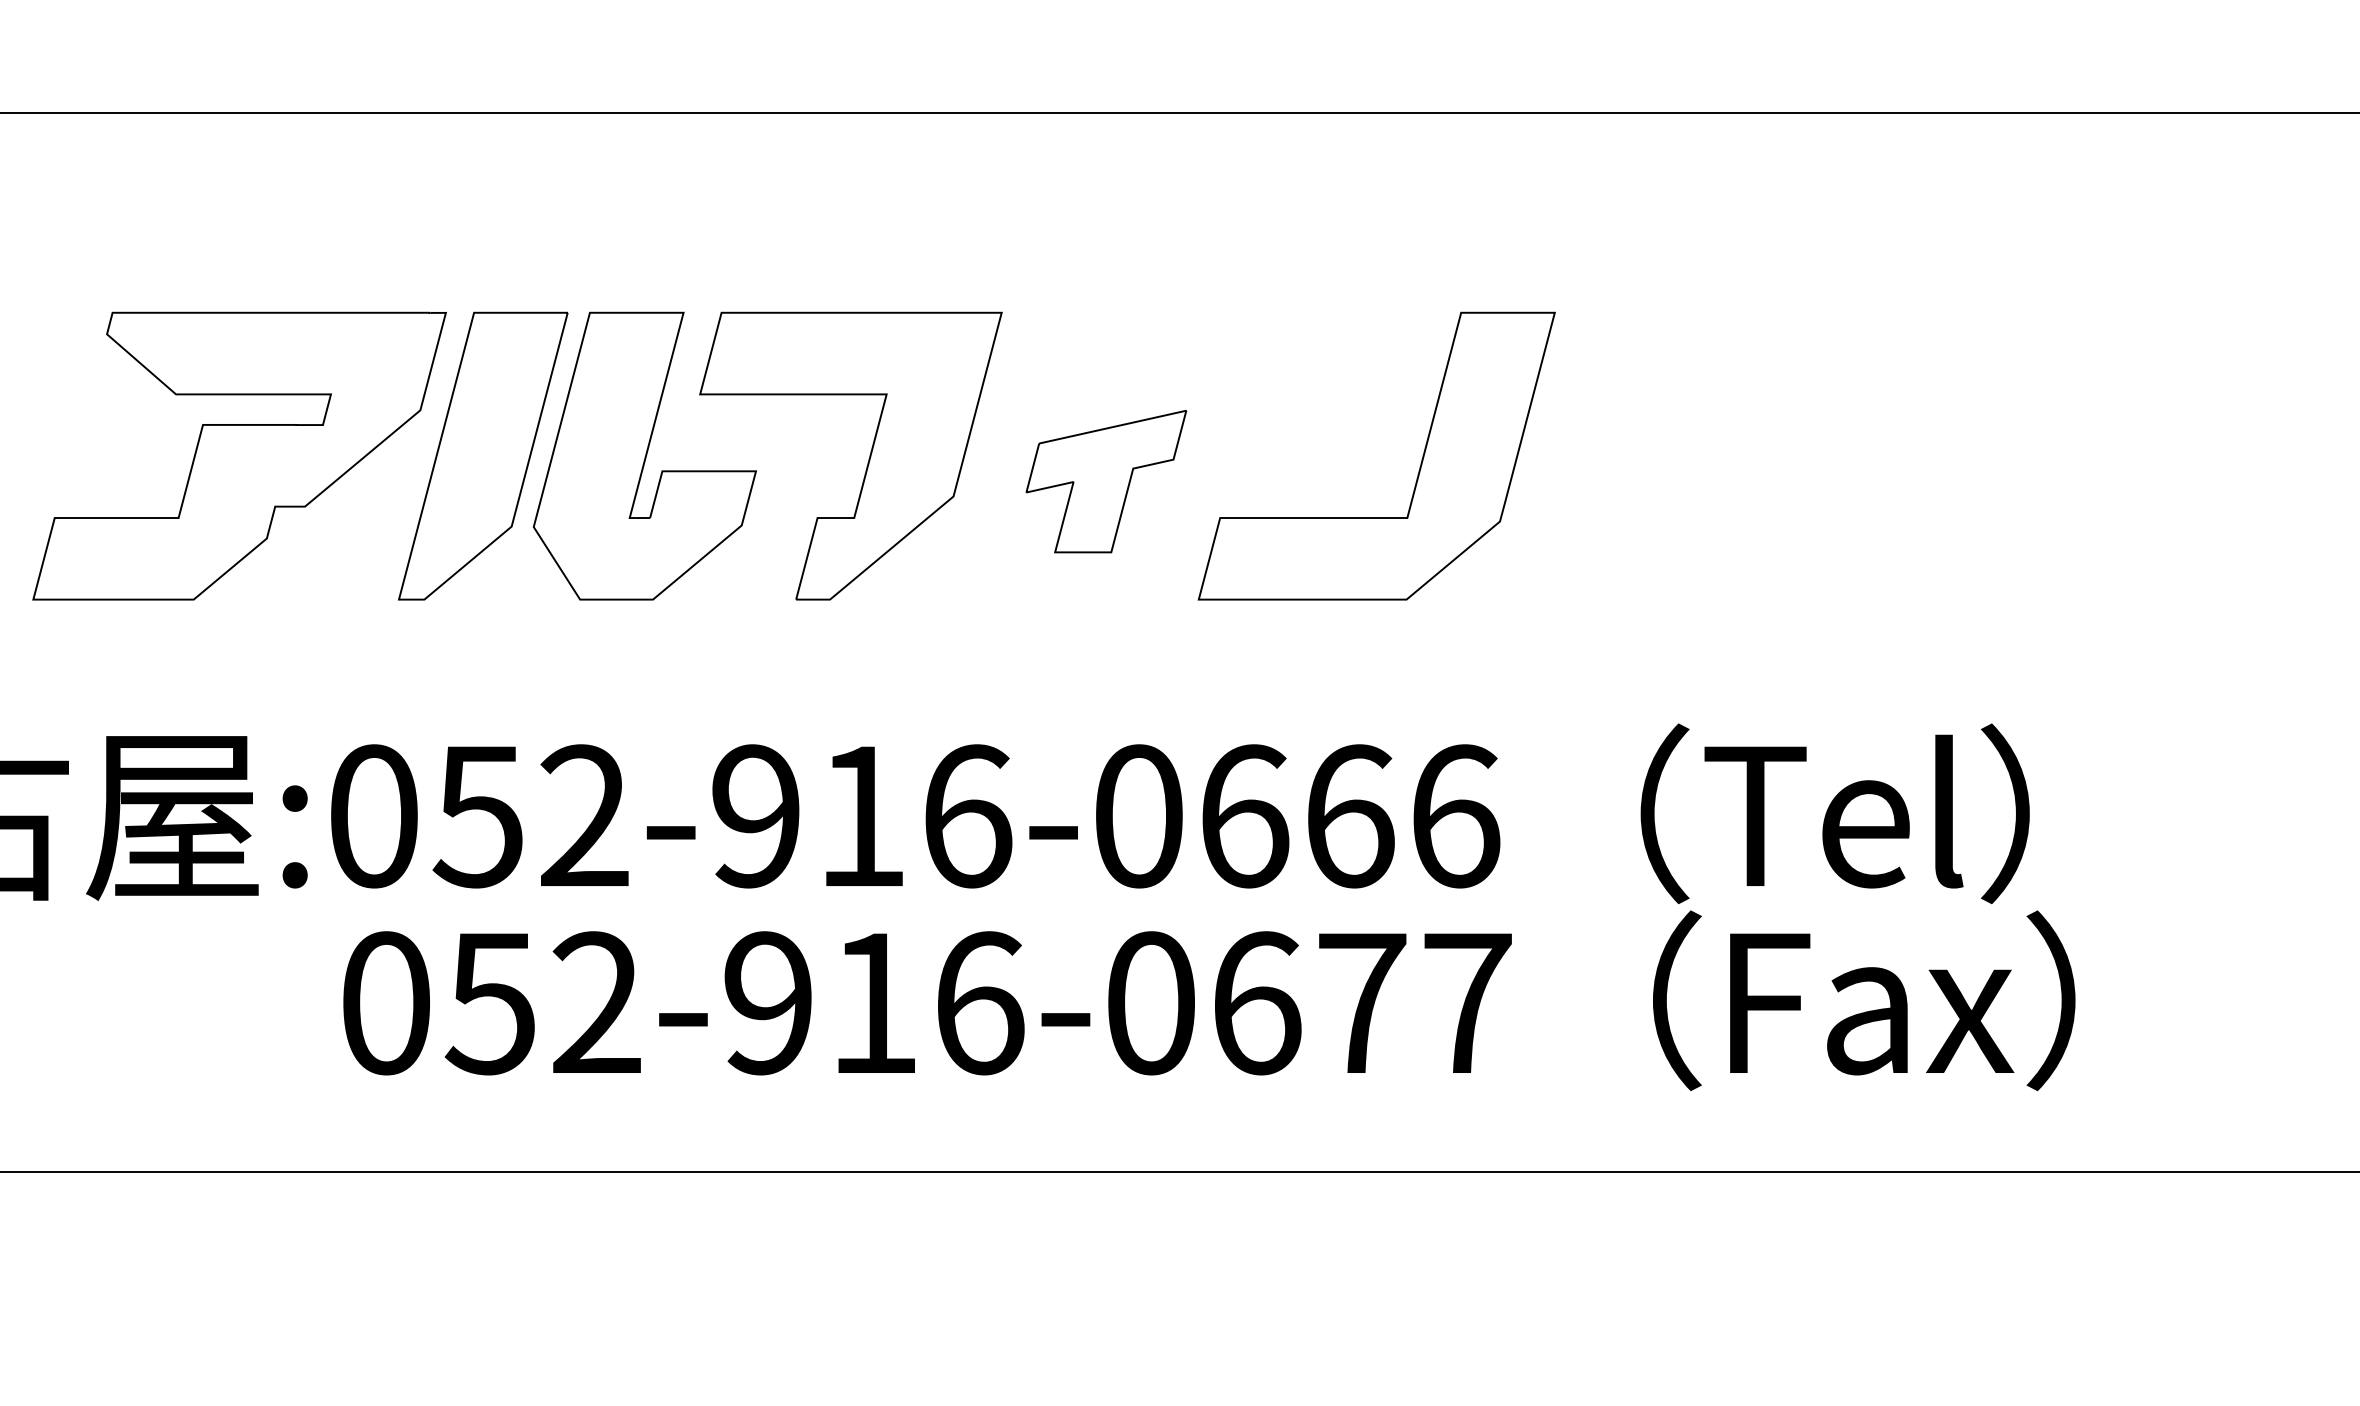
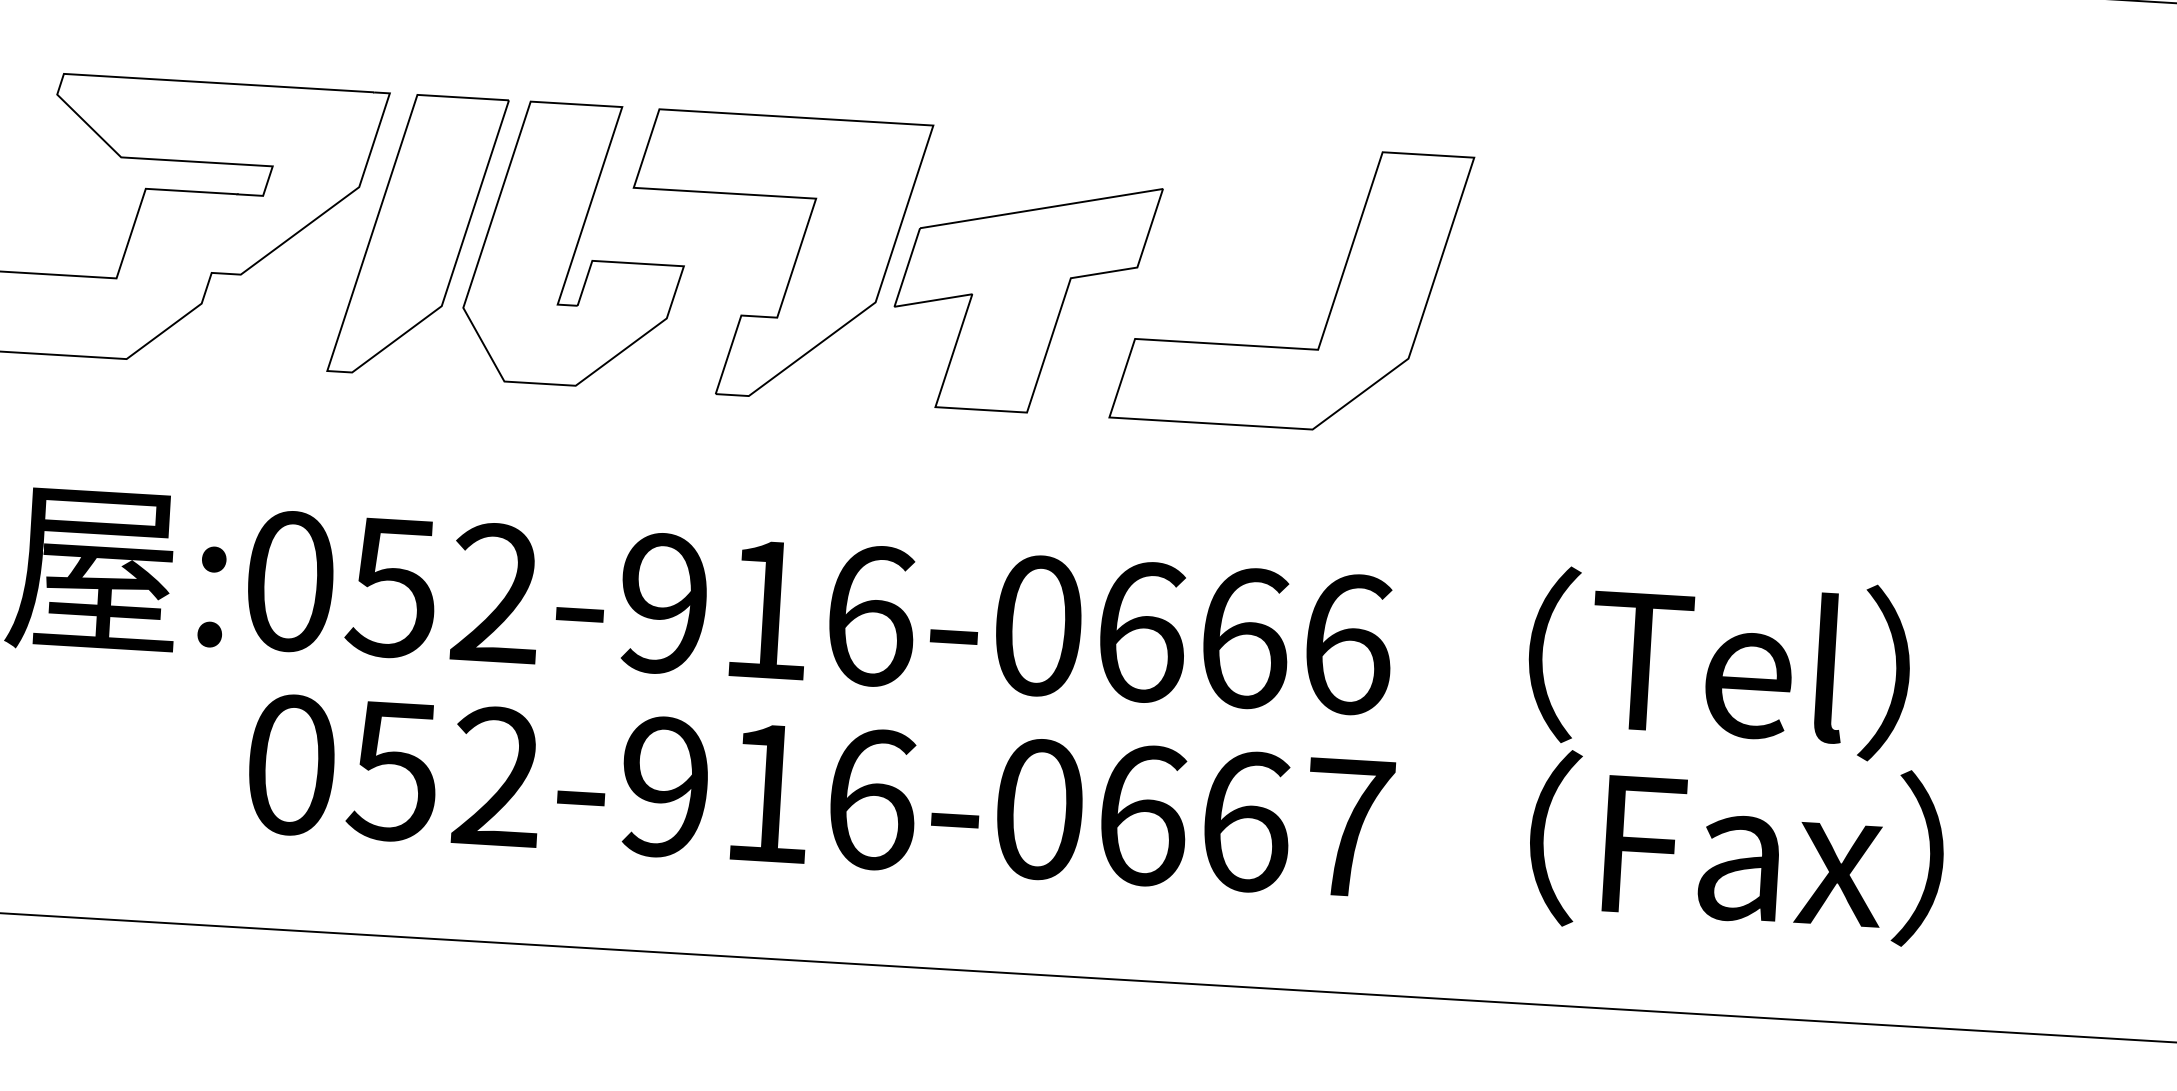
part: (1106, 481) -> (1026, 296), size x1.67
text: (1363, 1003) -> (1247, 822), 052-916-0677 -> 052-916-0667

